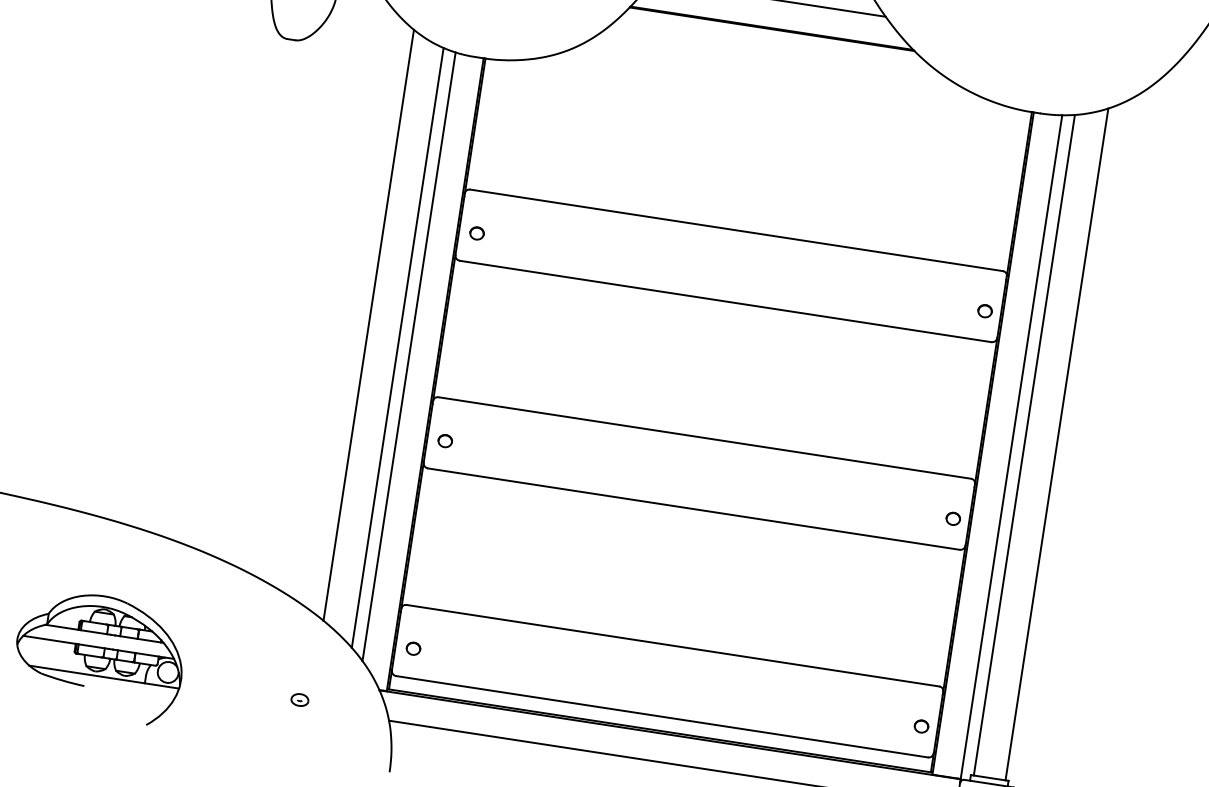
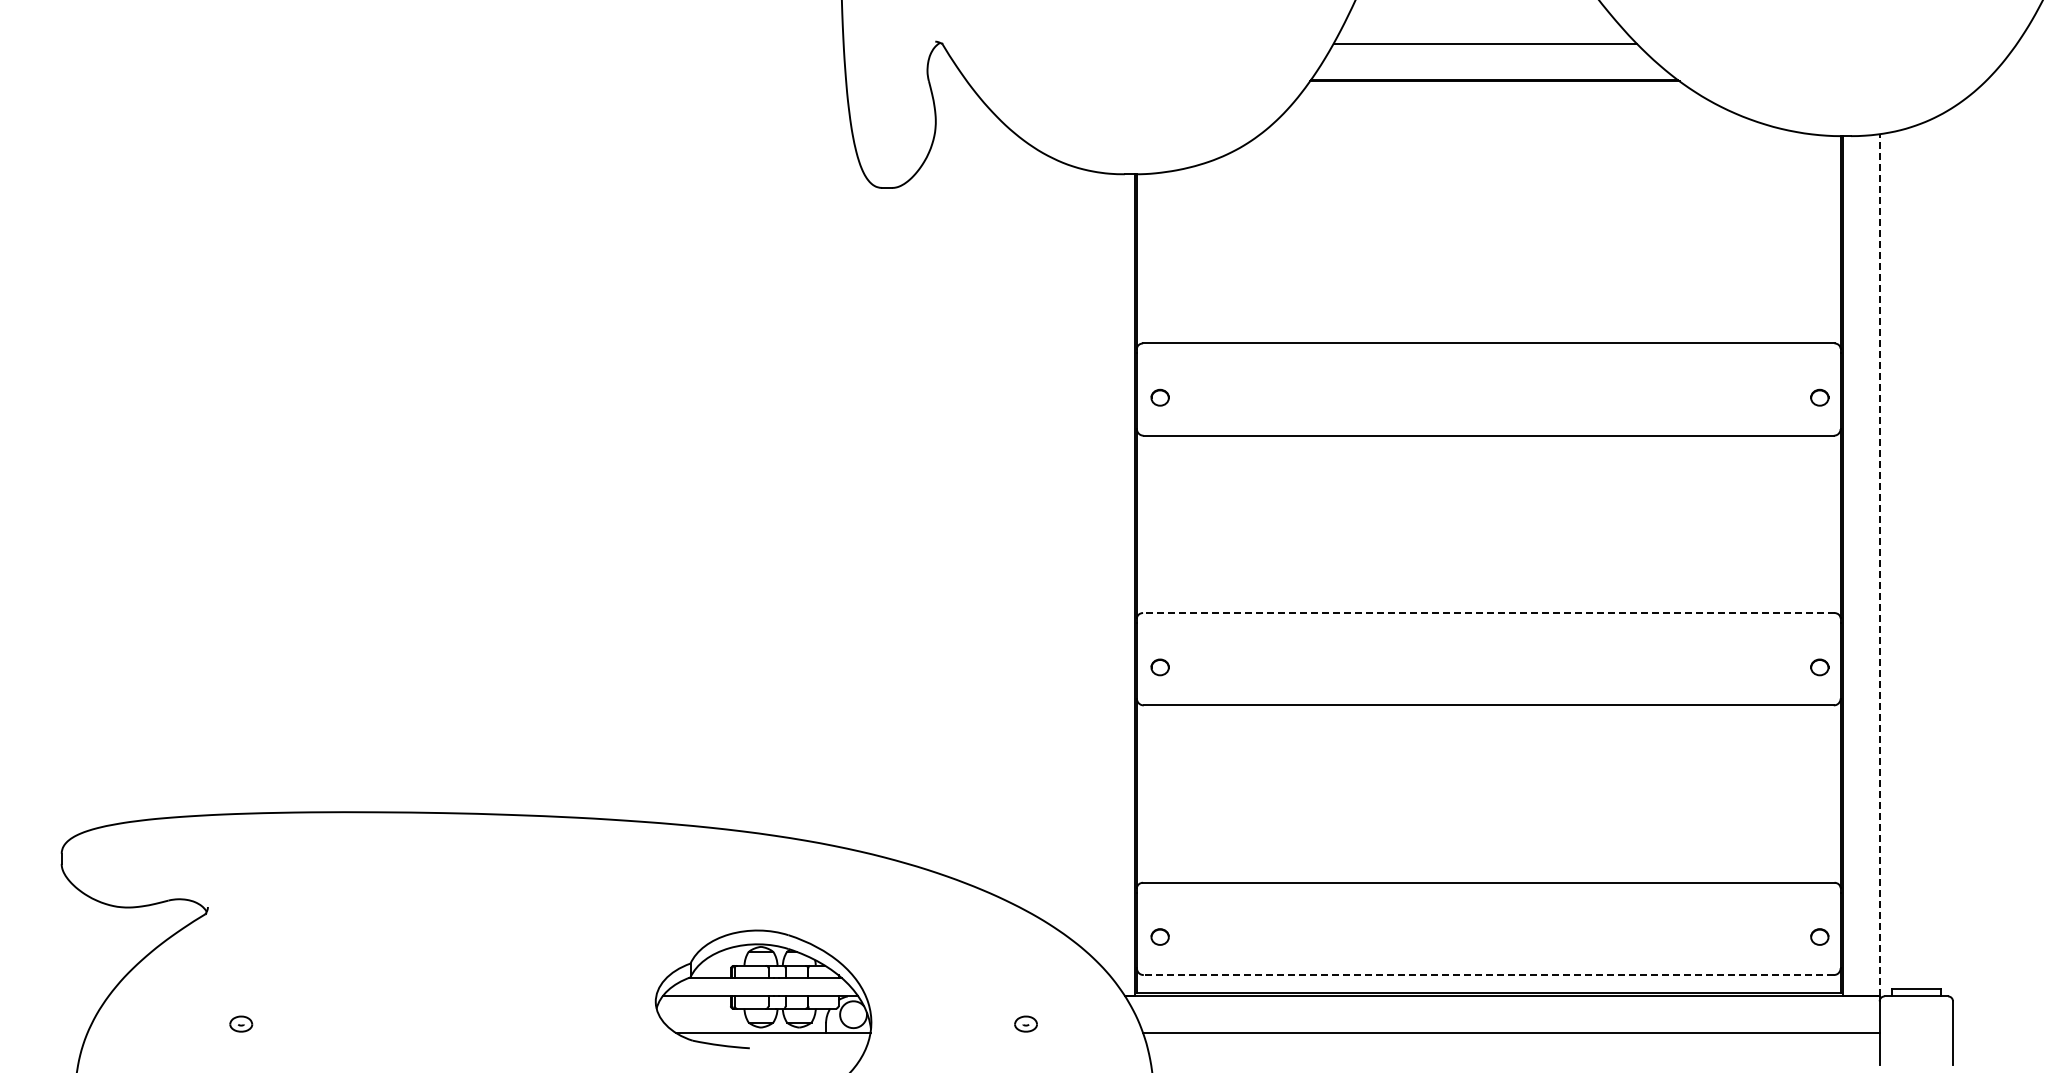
line: (368, 324) -> (1040, 534), removed
line: (397, 347) -> (1081, 558), removed
line: (408, 356) -> (1097, 567), removed
line: (704, 438) -> (1488, 613), solid -> dashed
line: (1056, 444) -> (1936, 552), removed
line: (1024, 445) -> (1895, 560), removed
line: (1011, 447) -> (1879, 565), solid -> dashed
line: (661, 717) -> (1488, 975), solid -> dashed

